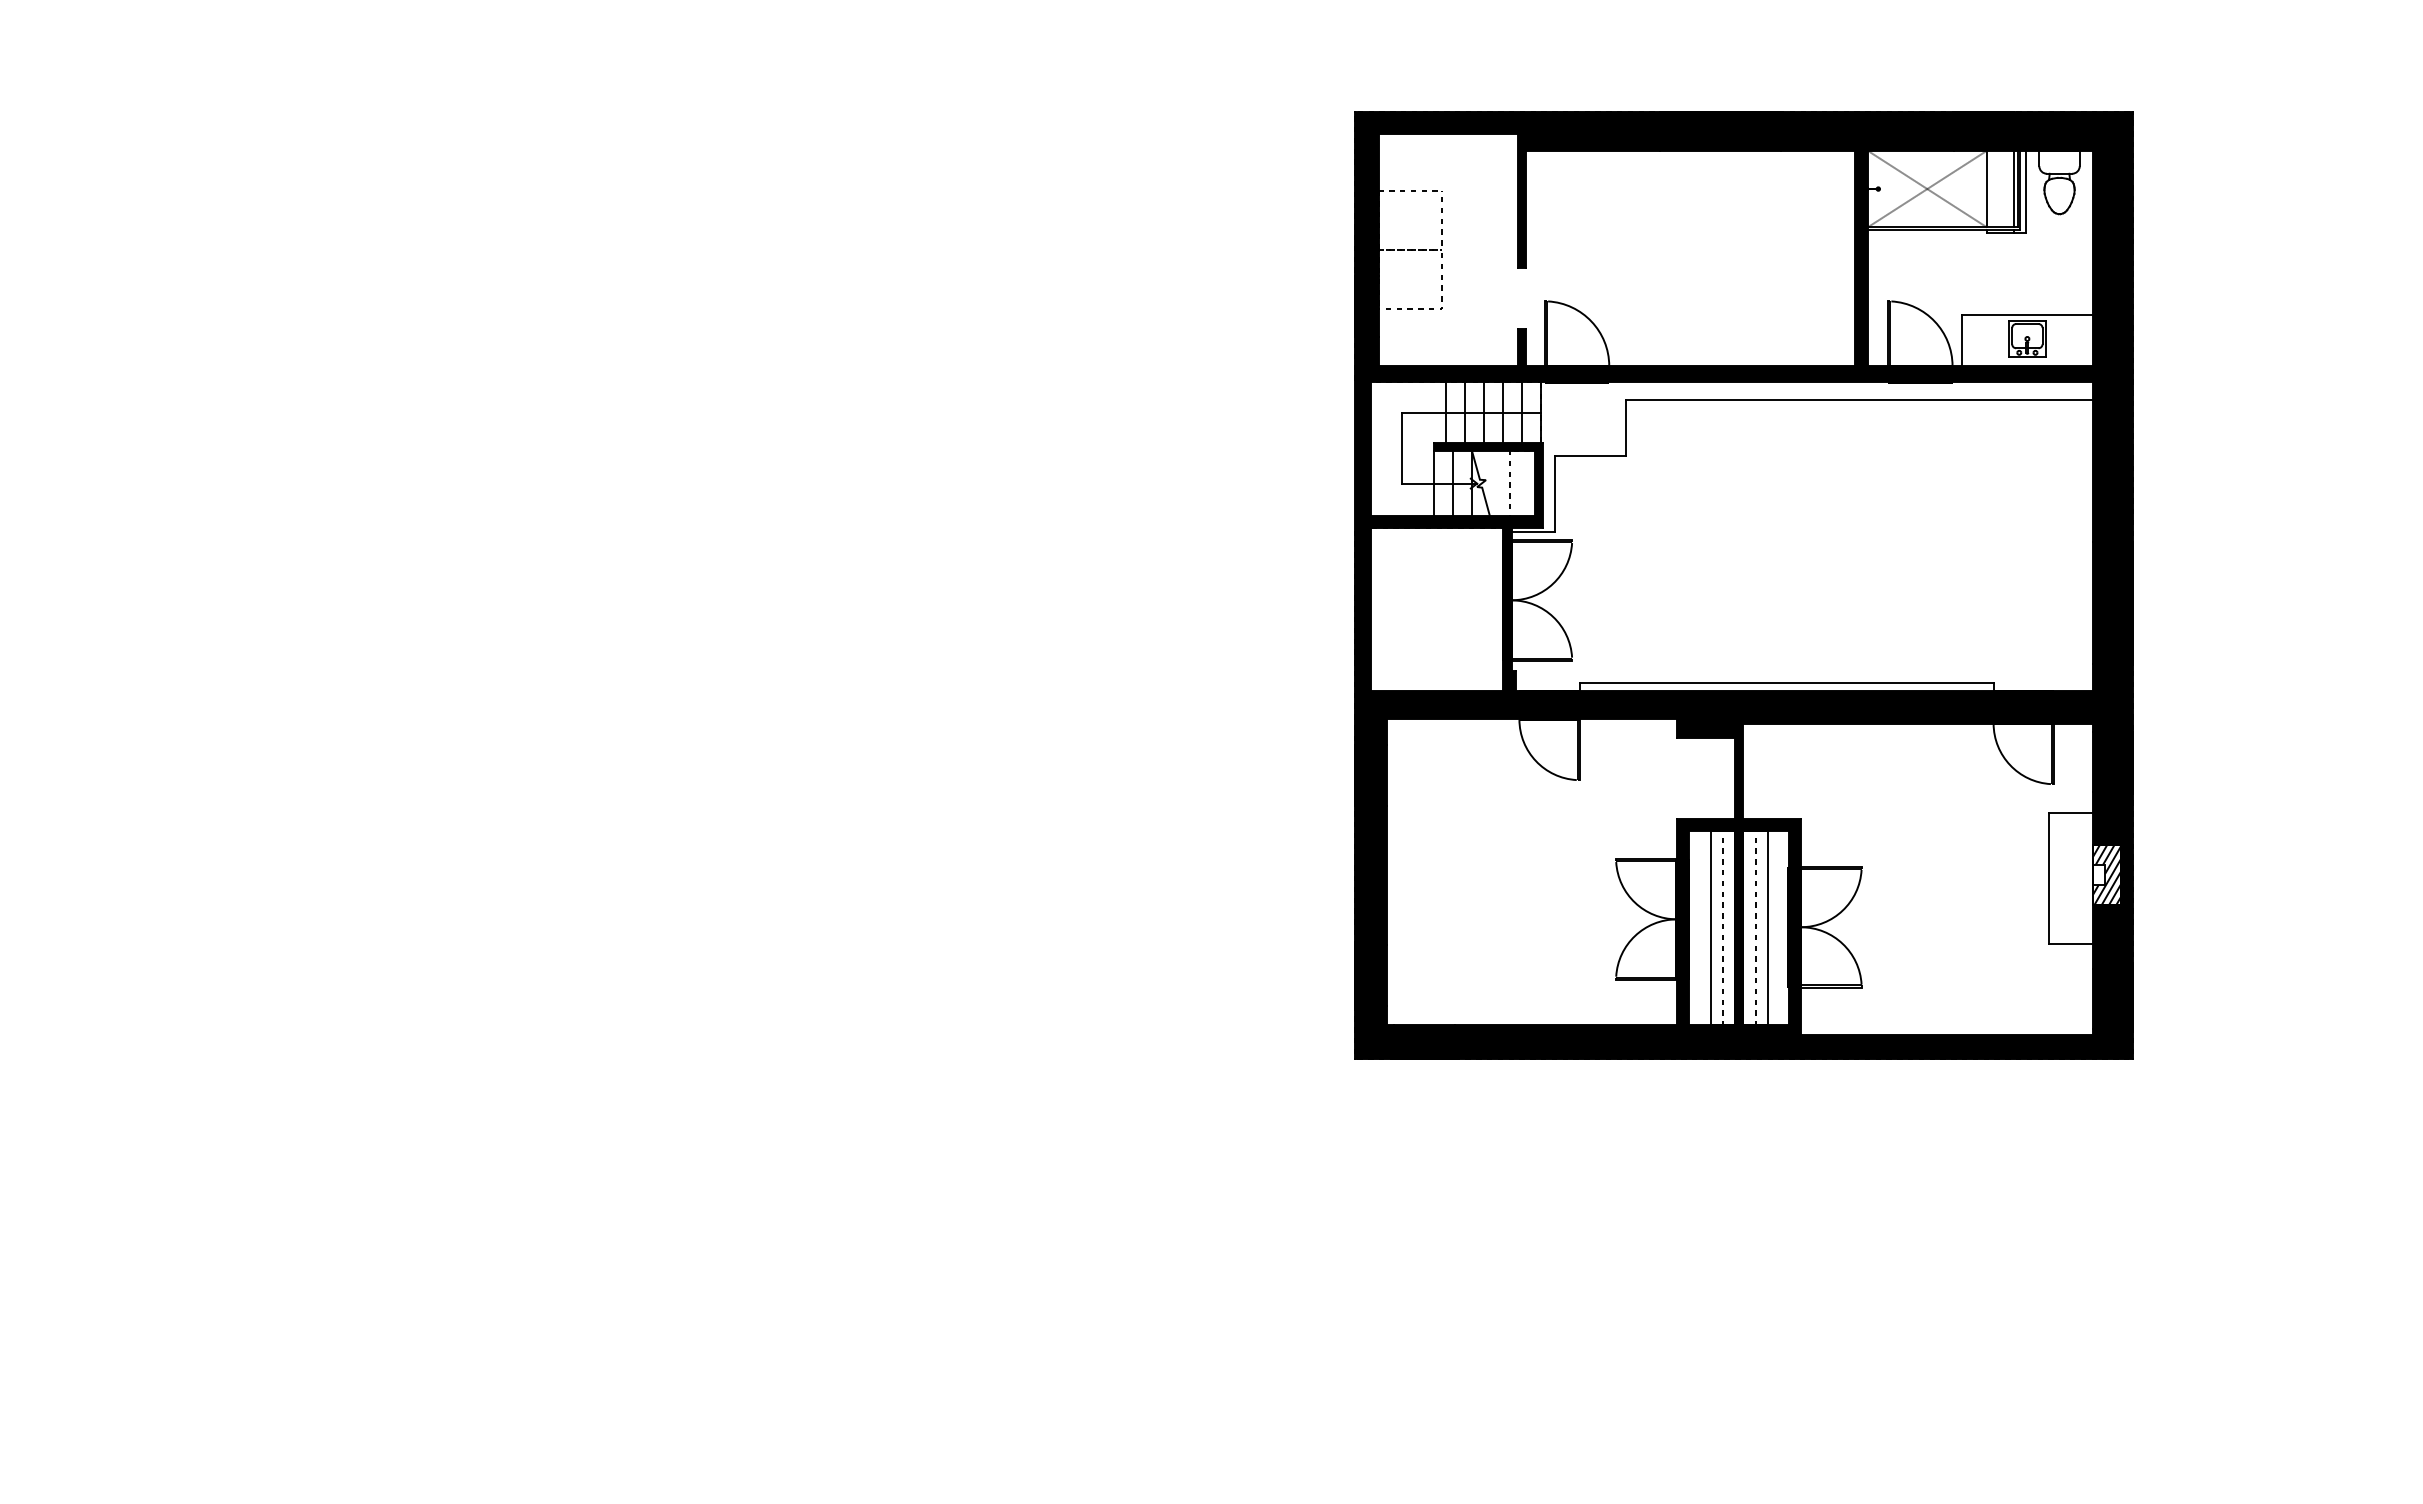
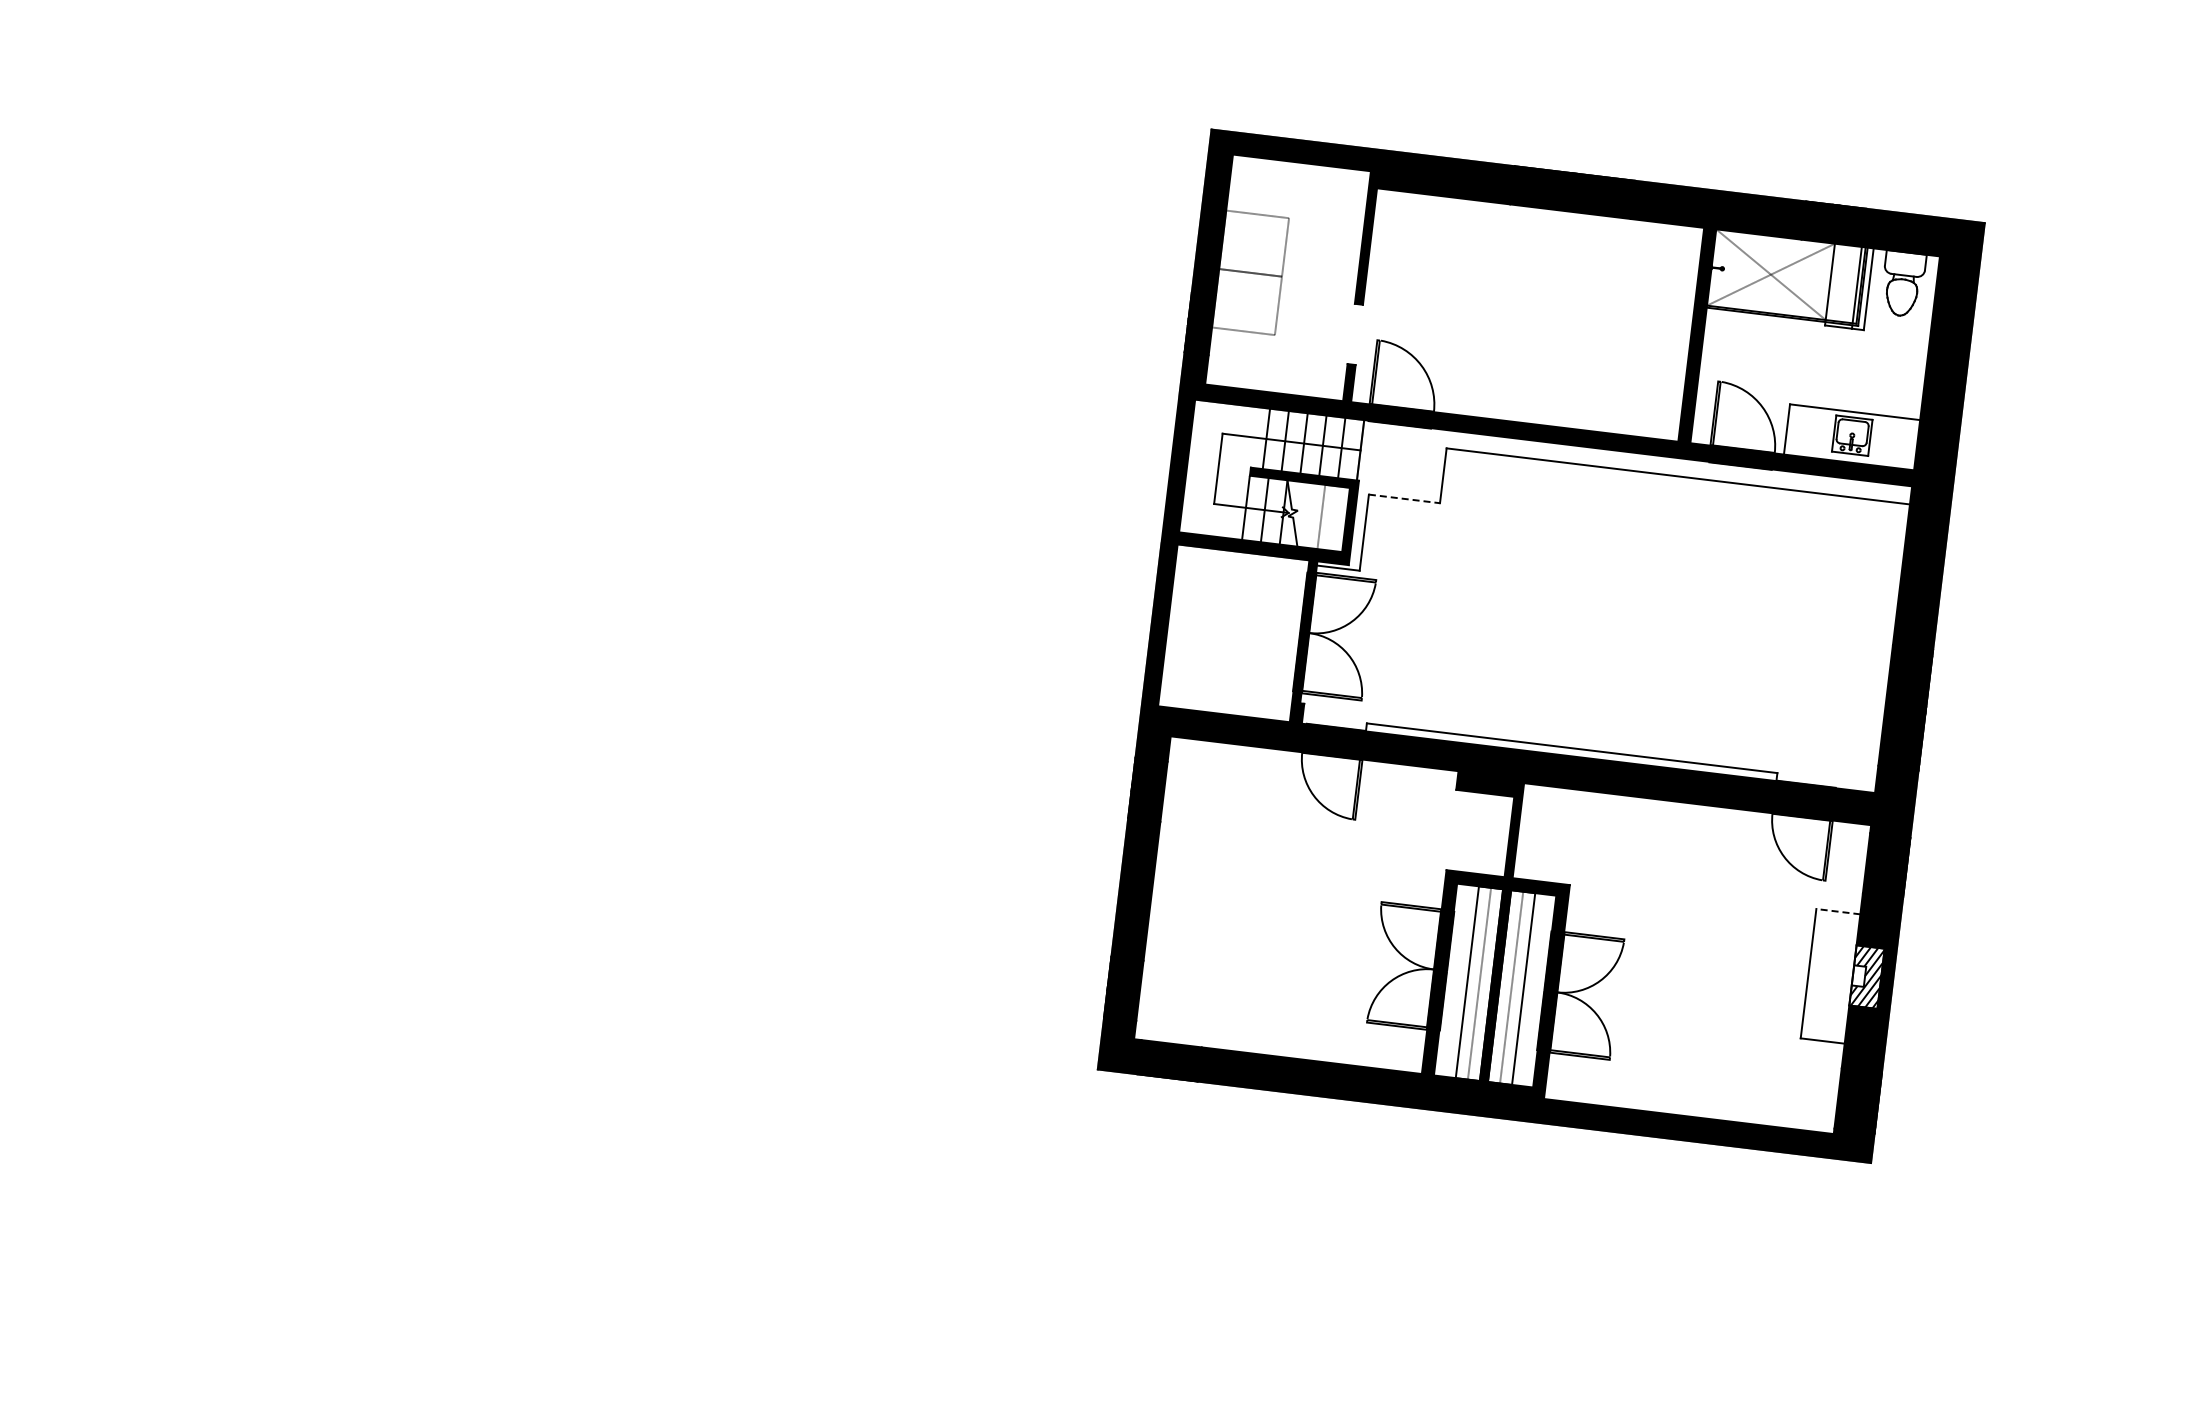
line: (1590, 455) -> (1404, 498), solid -> dashed
line: (2070, 813) -> (1838, 911), solid -> dashed

